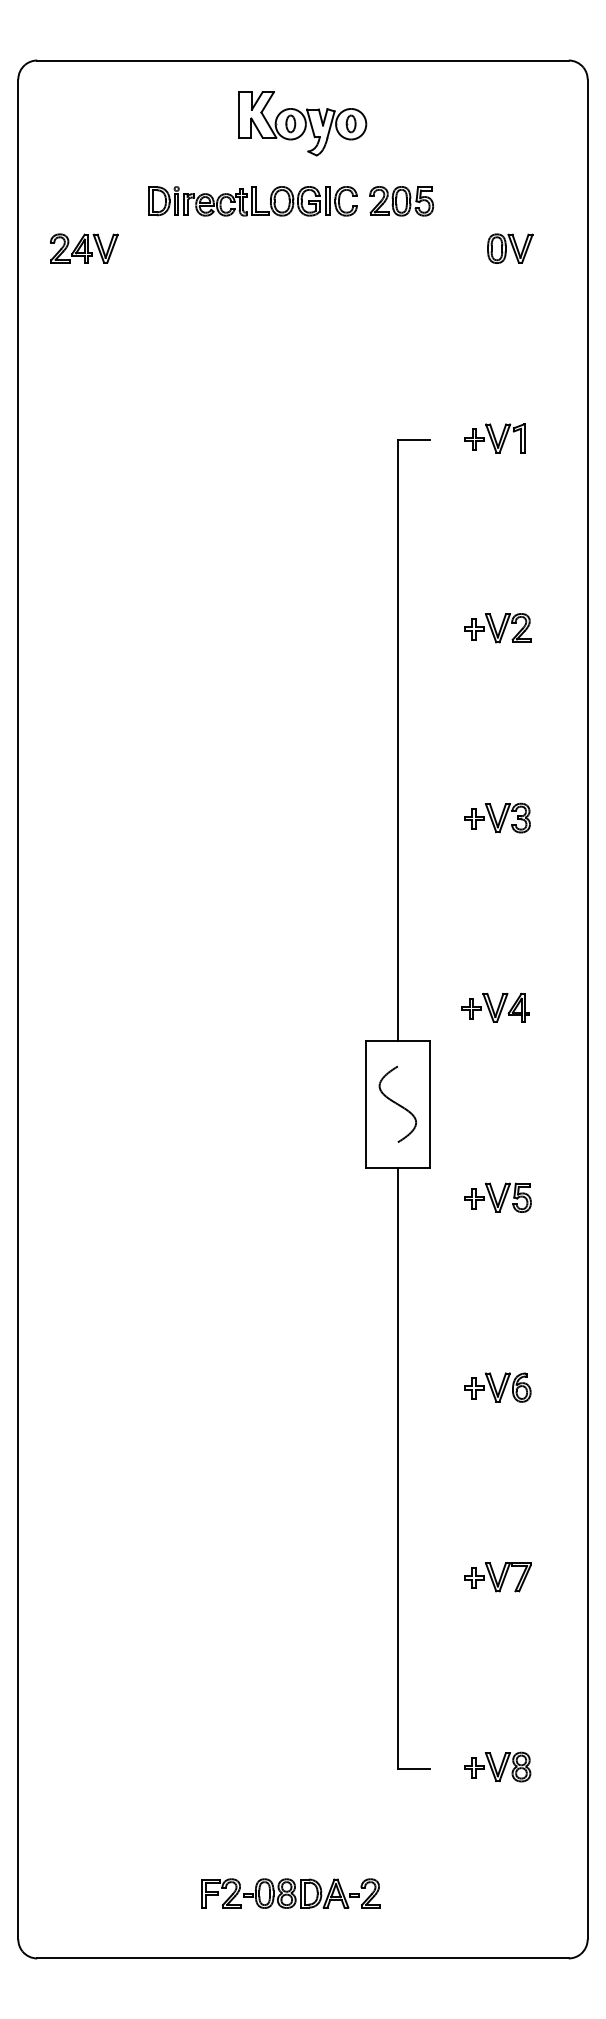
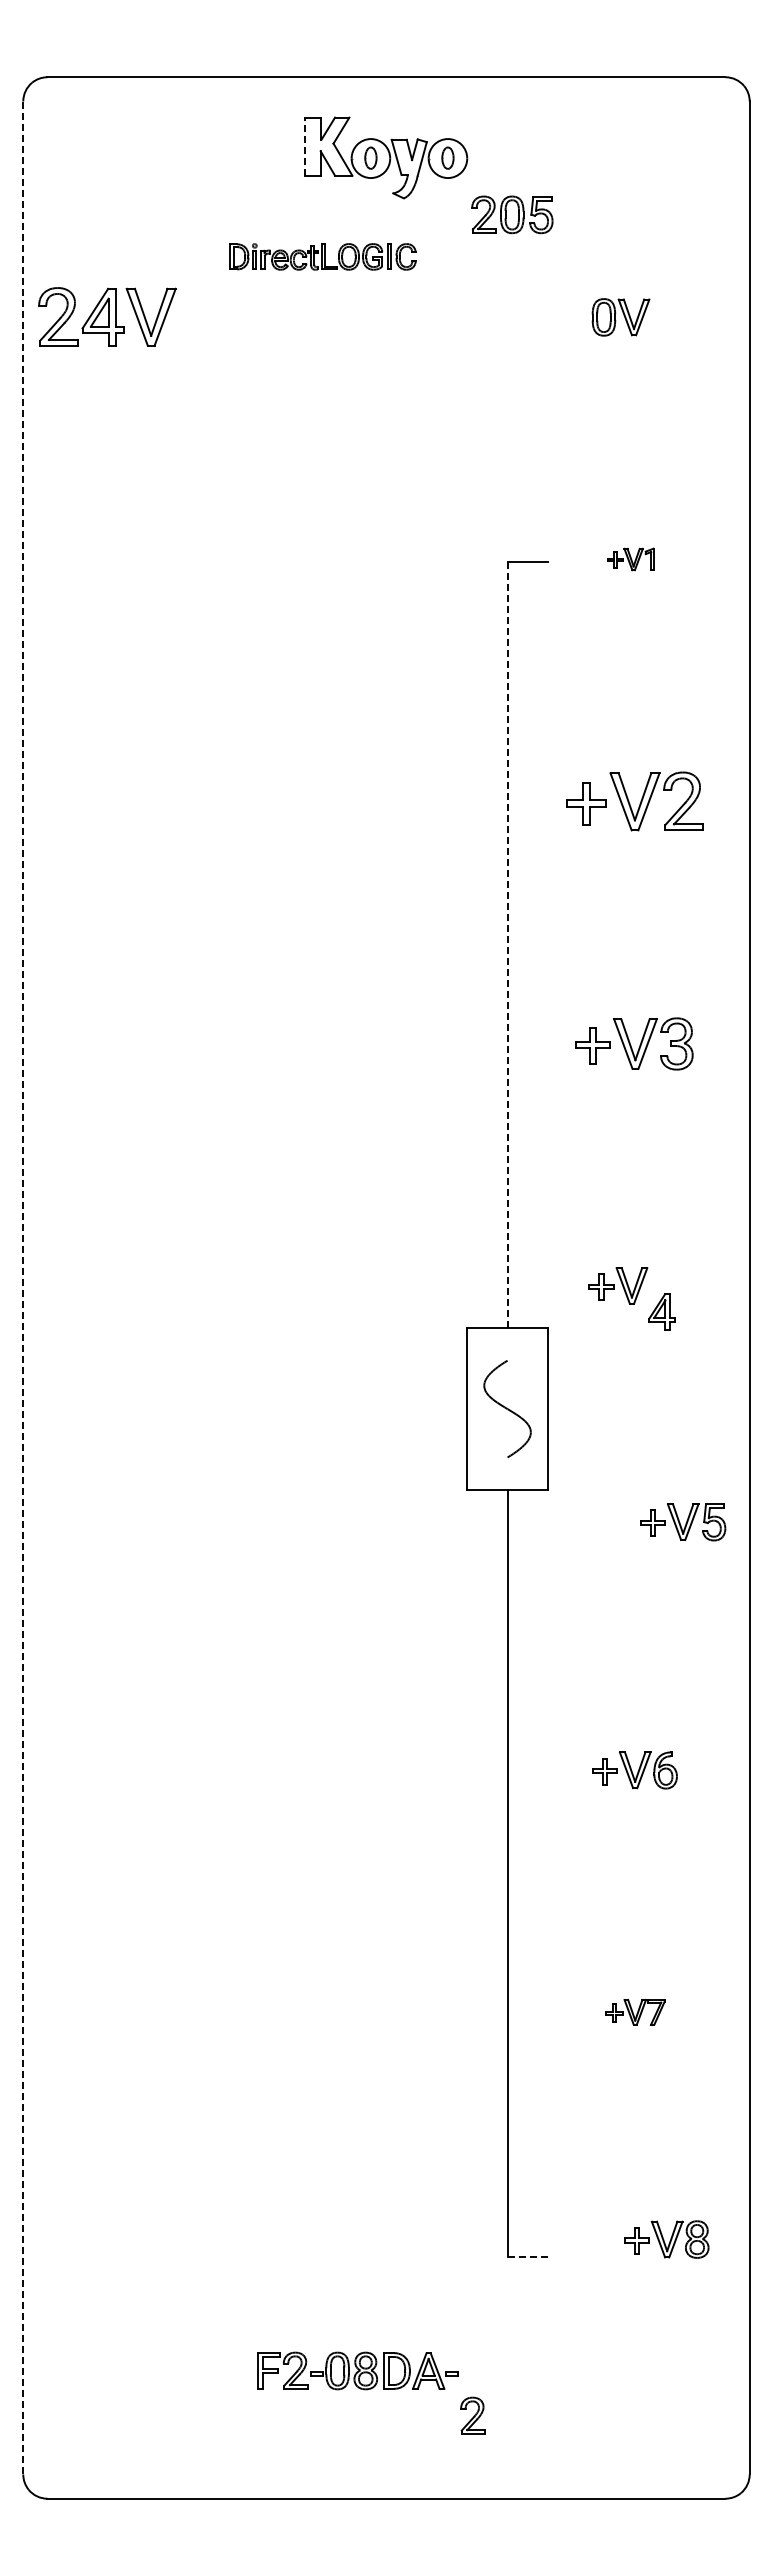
line: (238, 114) -> (304, 146), solid -> dashed
part: (253, 201) -> (323, 256), size x0.7
part: (401, 201) -> (512, 214), moved
part: (84, 248) -> (107, 317), size x1.6
part: (509, 248) -> (620, 317), moved
part: (494, 438) -> (630, 559), size x0.6
part: (498, 628) -> (635, 801), size x1.6
line: (397, 741) -> (507, 945), solid -> dashed
part: (497, 817) -> (634, 1043), size x1.4
part: (518, 1007) -> (661, 1311), moved
line: (18, 1009) -> (23, 1287), solid -> dashed
part: (498, 1198) -> (683, 1522), moved
part: (498, 1577) -> (635, 2012), size x0.7
part: (497, 1767) -> (666, 2239), moved
line: (414, 1768) -> (528, 2256), solid -> dashed
part: (280, 1893) -> (357, 2370), moved

